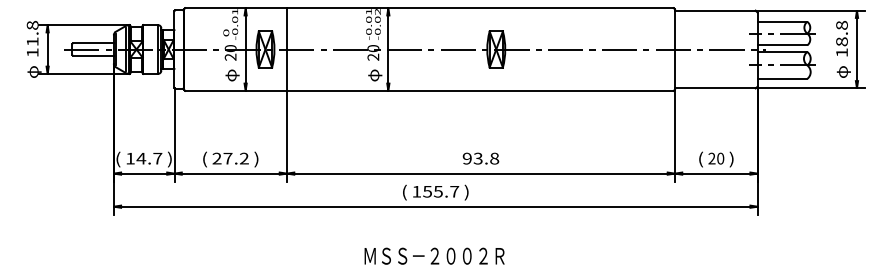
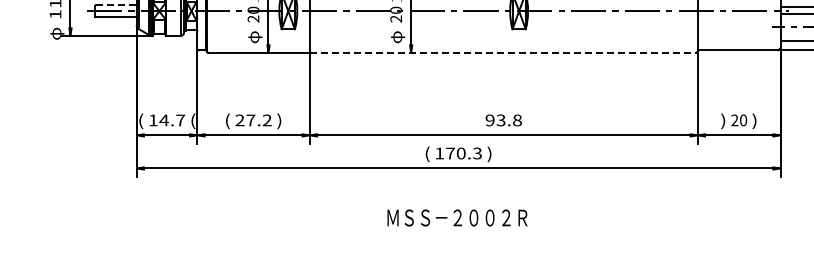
line: (94, 43) -> (117, 5), solid -> dashed
line: (480, 90) -> (503, 52), solid -> dashed
text: (170, 159) -> (193, 121), ) -> (
text: (700, 159) -> (723, 121), ( -> )
text: (441, 191) -> (464, 153), 155.7 -> 170.3

